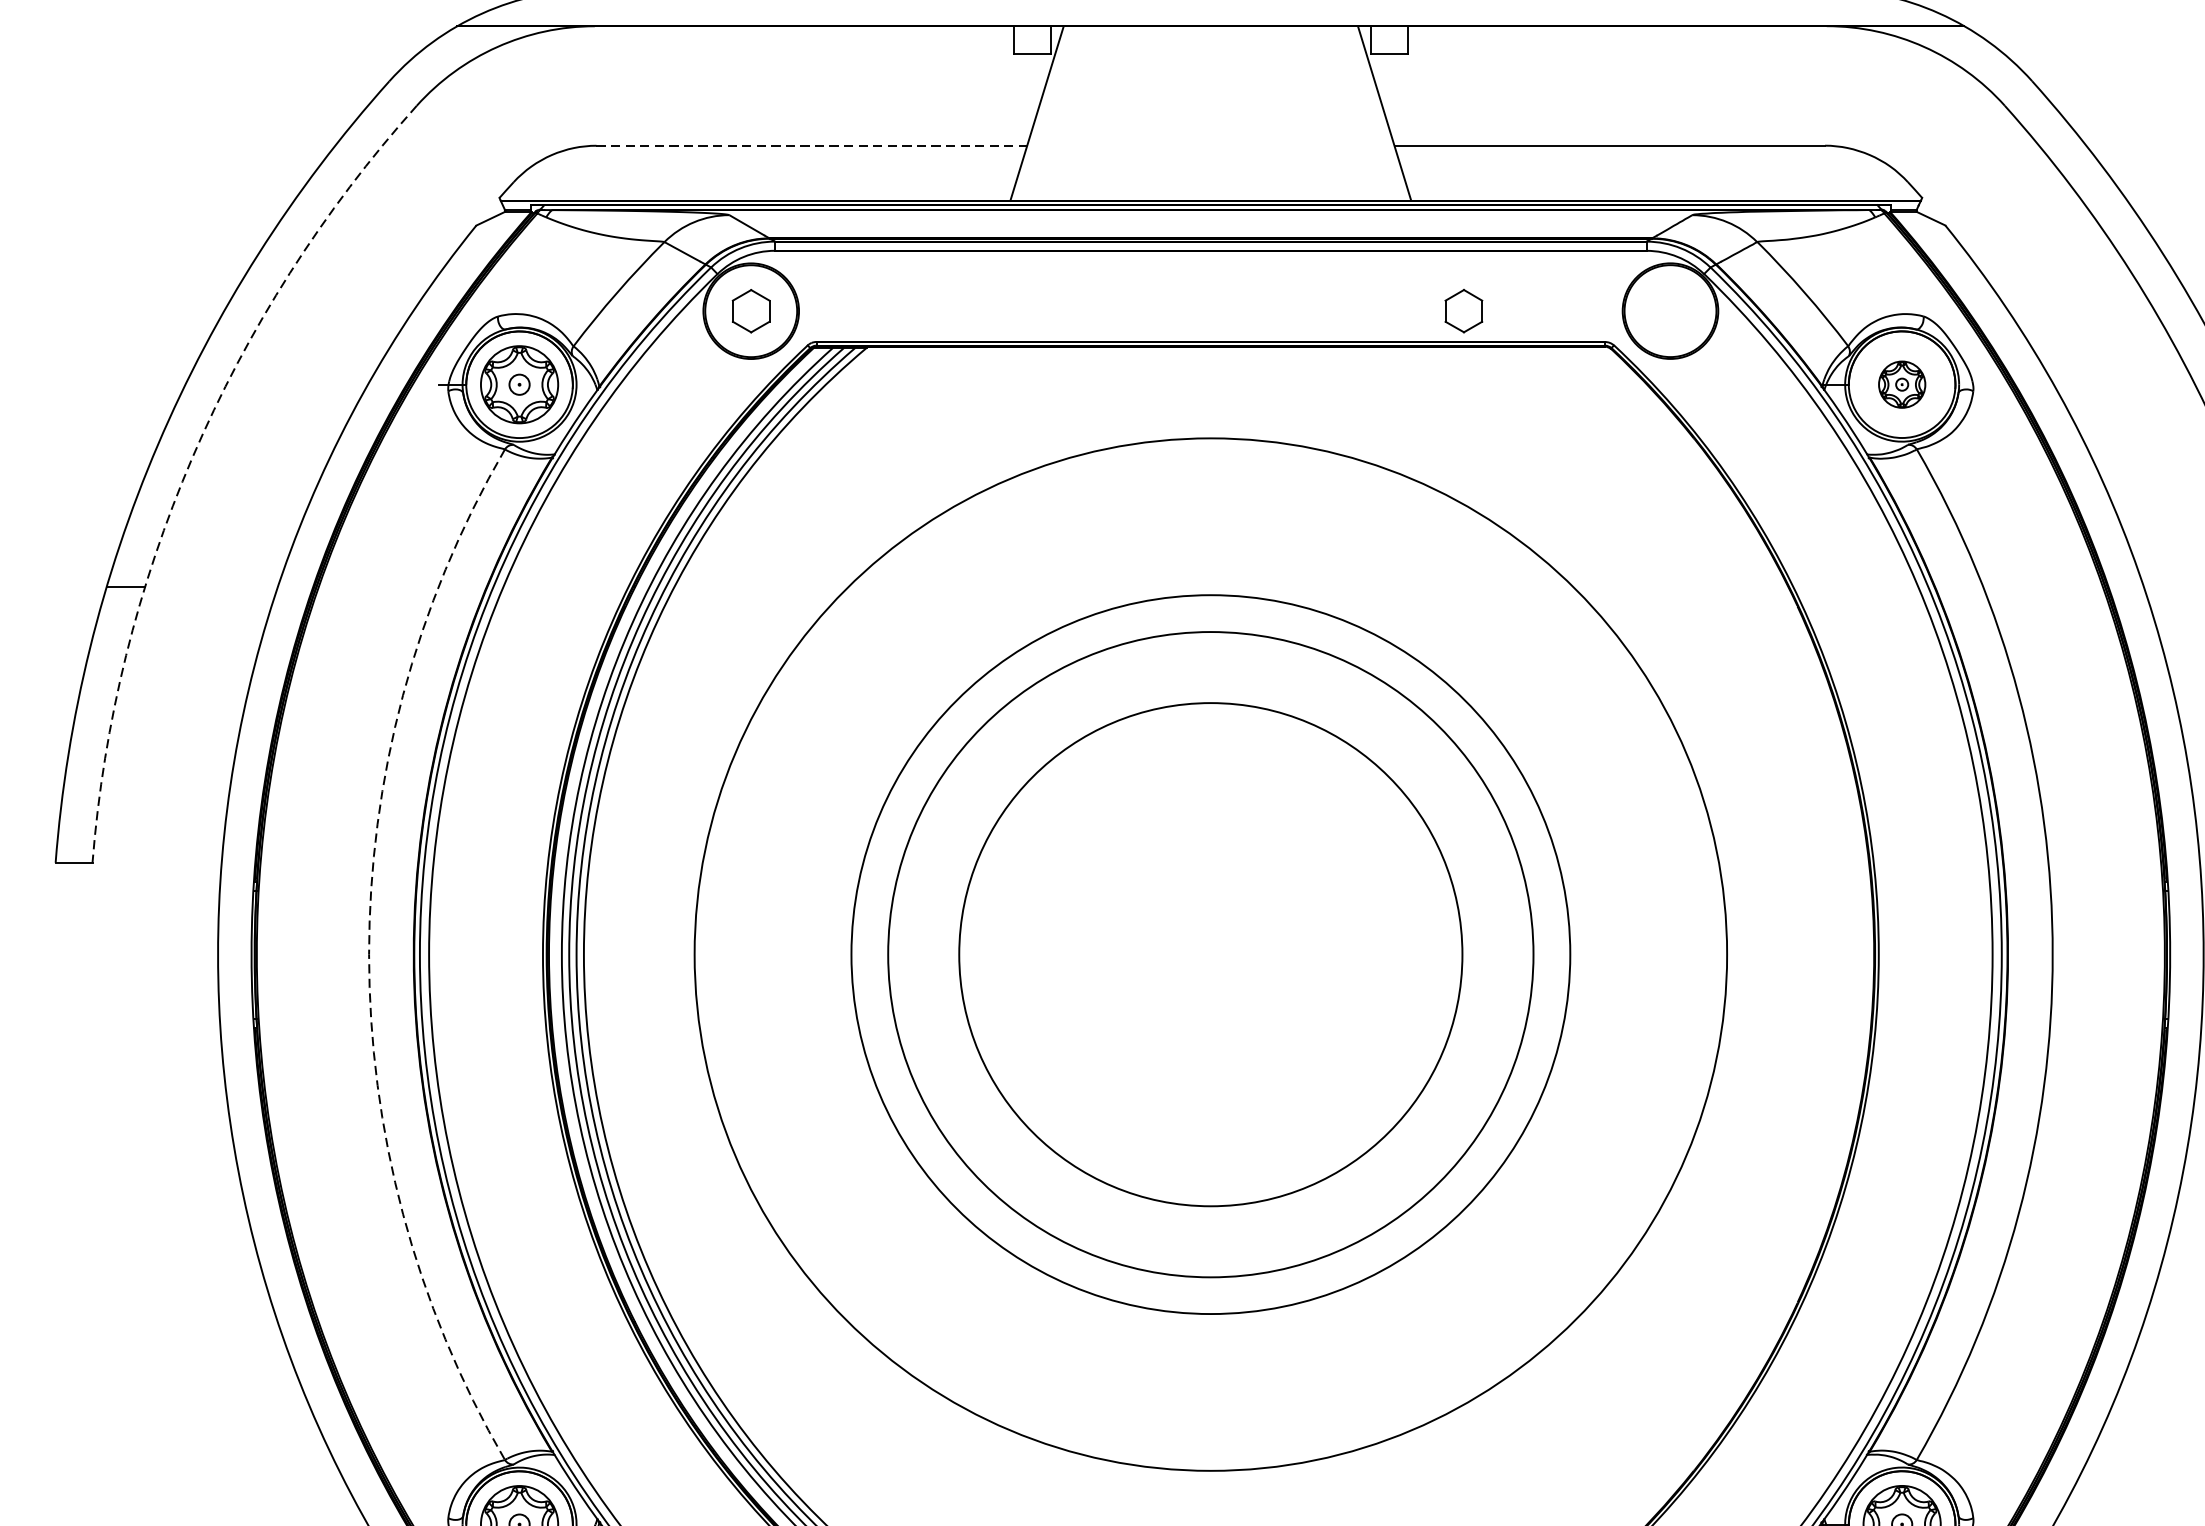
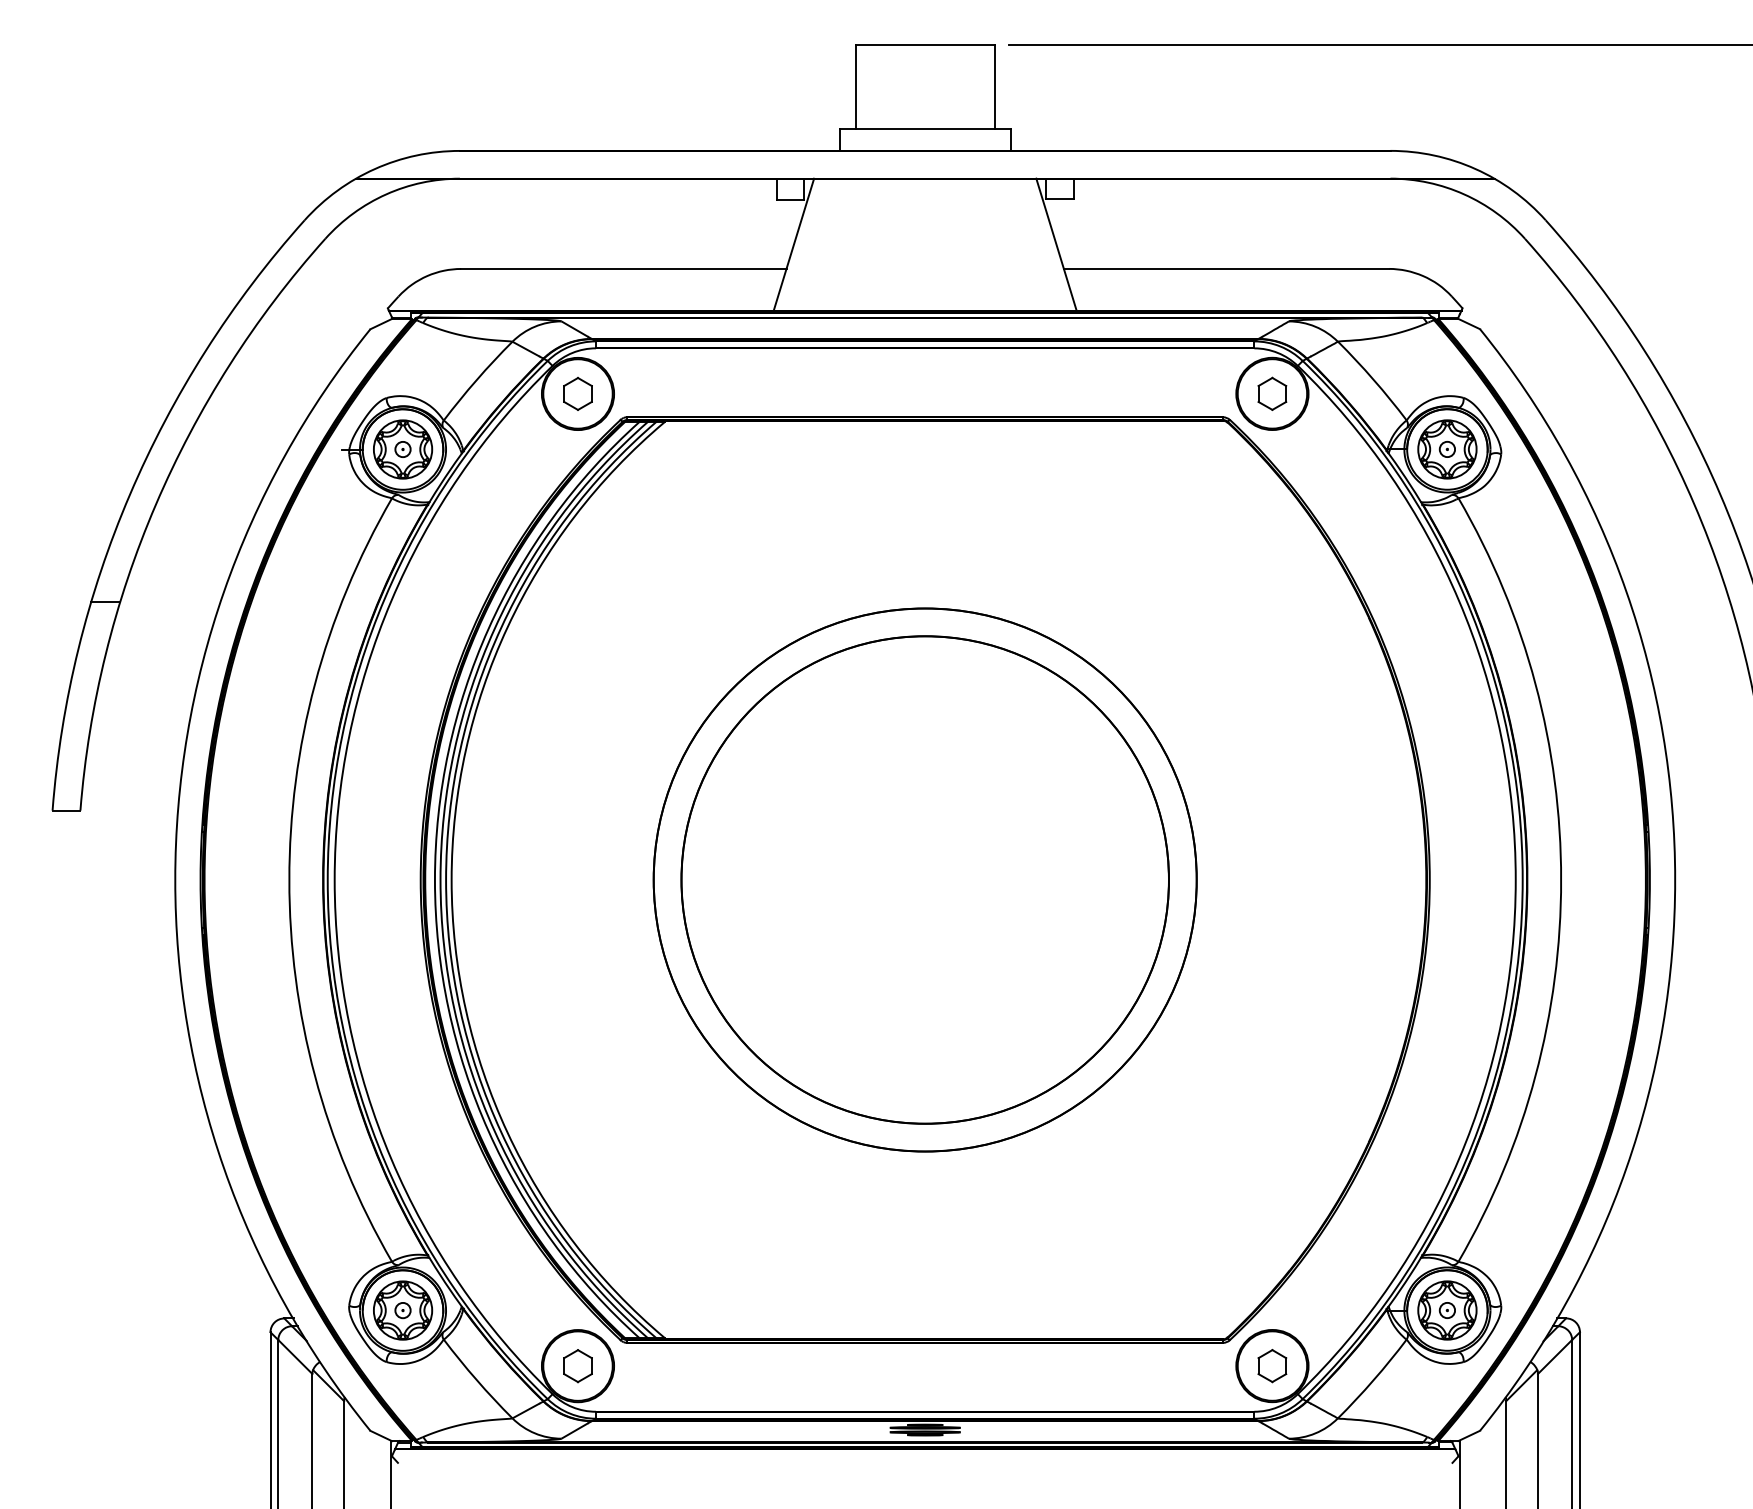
line: (811, 145) -> (623, 268), dashed -> solid
part: (1464, 310) -> (1272, 393), moved
part: (1902, 384) -> (1447, 449), size x1.67
arc: (191, 457) -> (155, 504), dashed -> solid
circle: (1209, 953) -> (924, 879), size x0.62
circle: (1209, 953) -> (924, 879), size x1.43
arc: (369, 955) -> (289, 880), dashed -> solid

